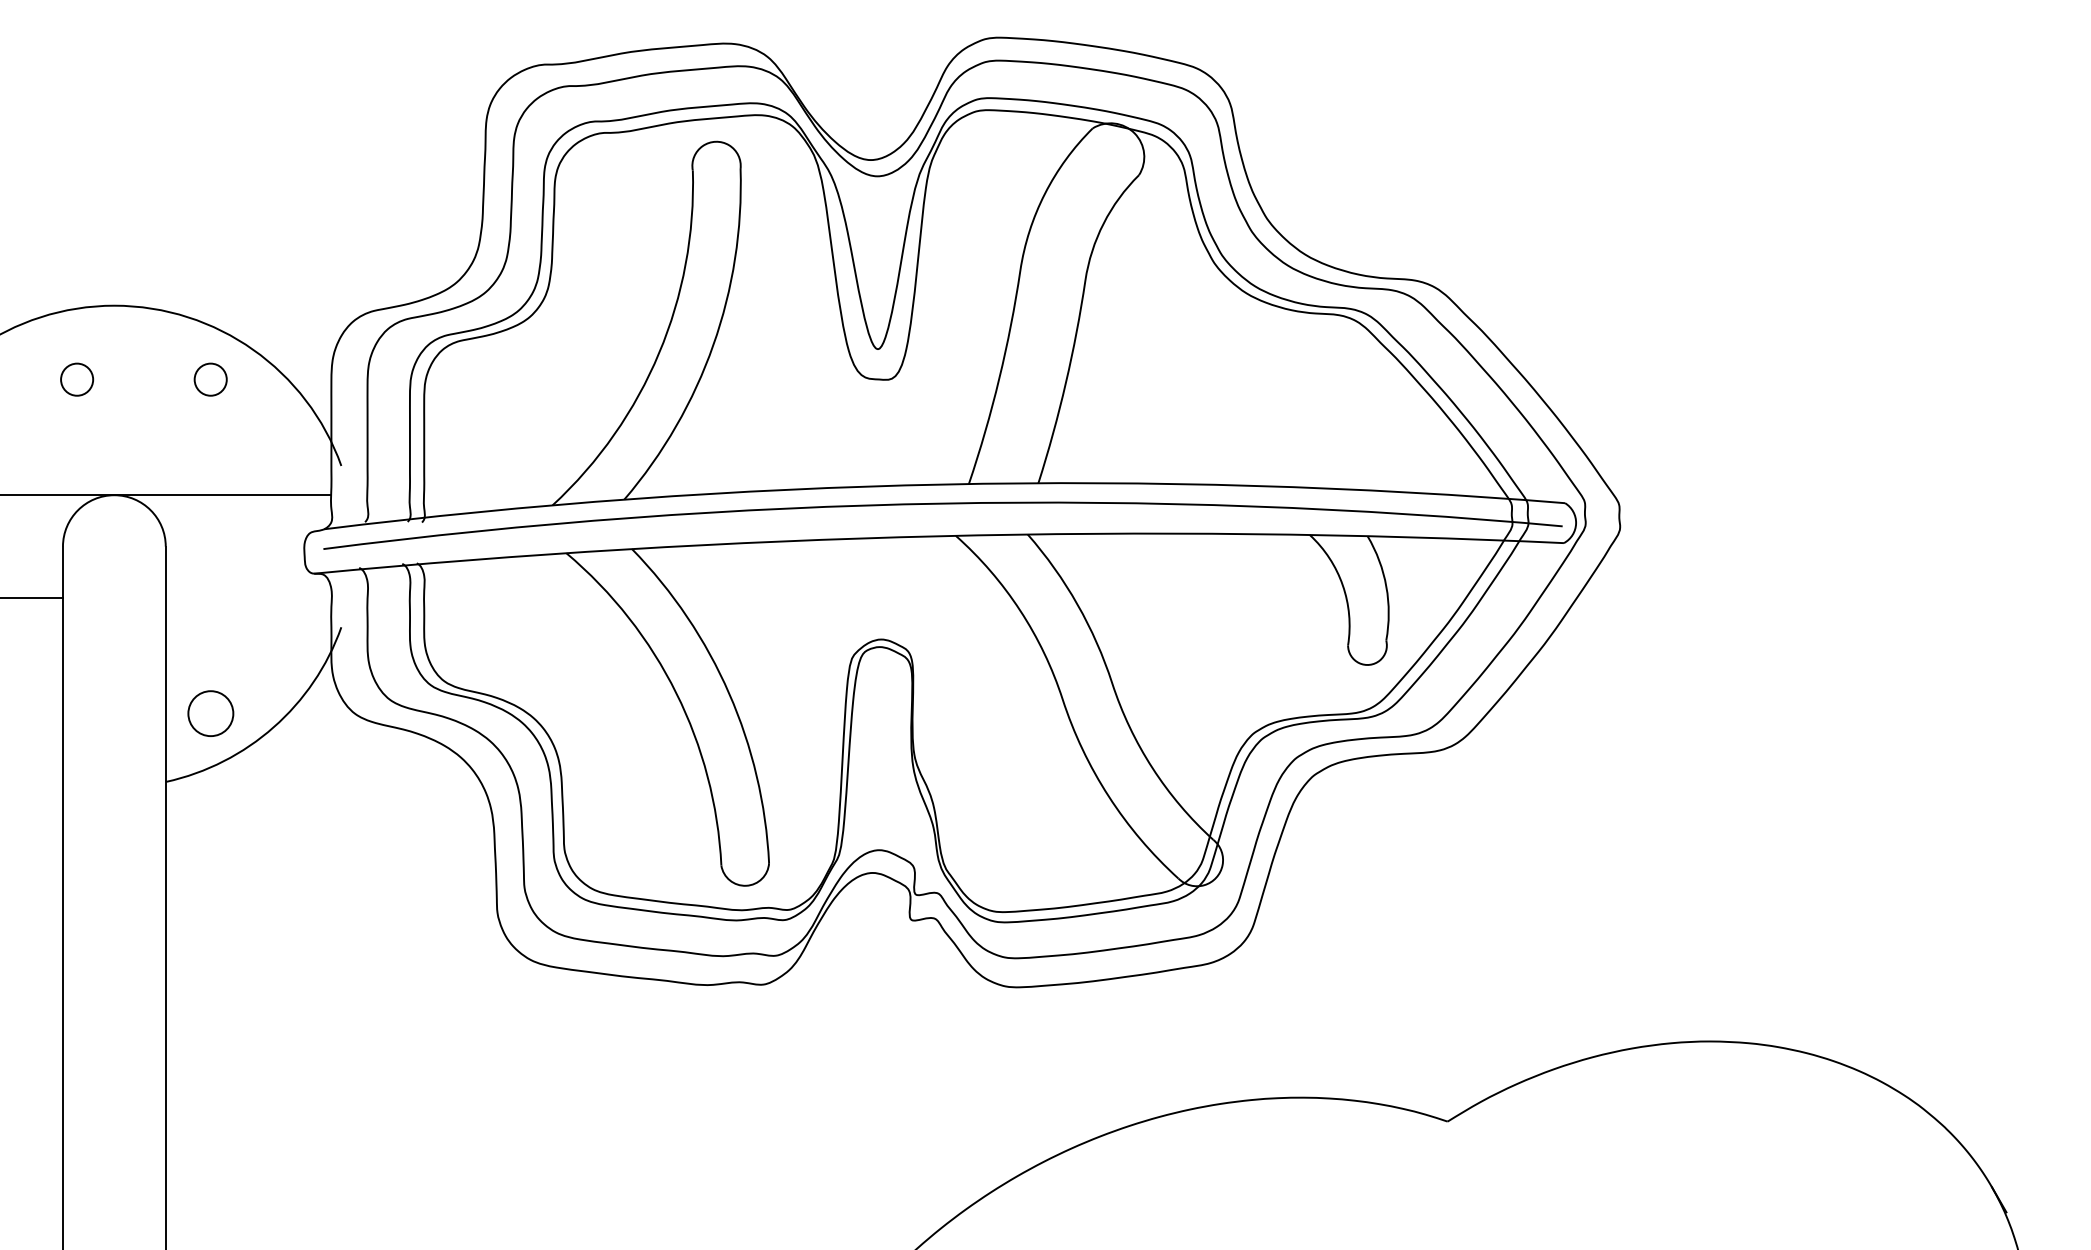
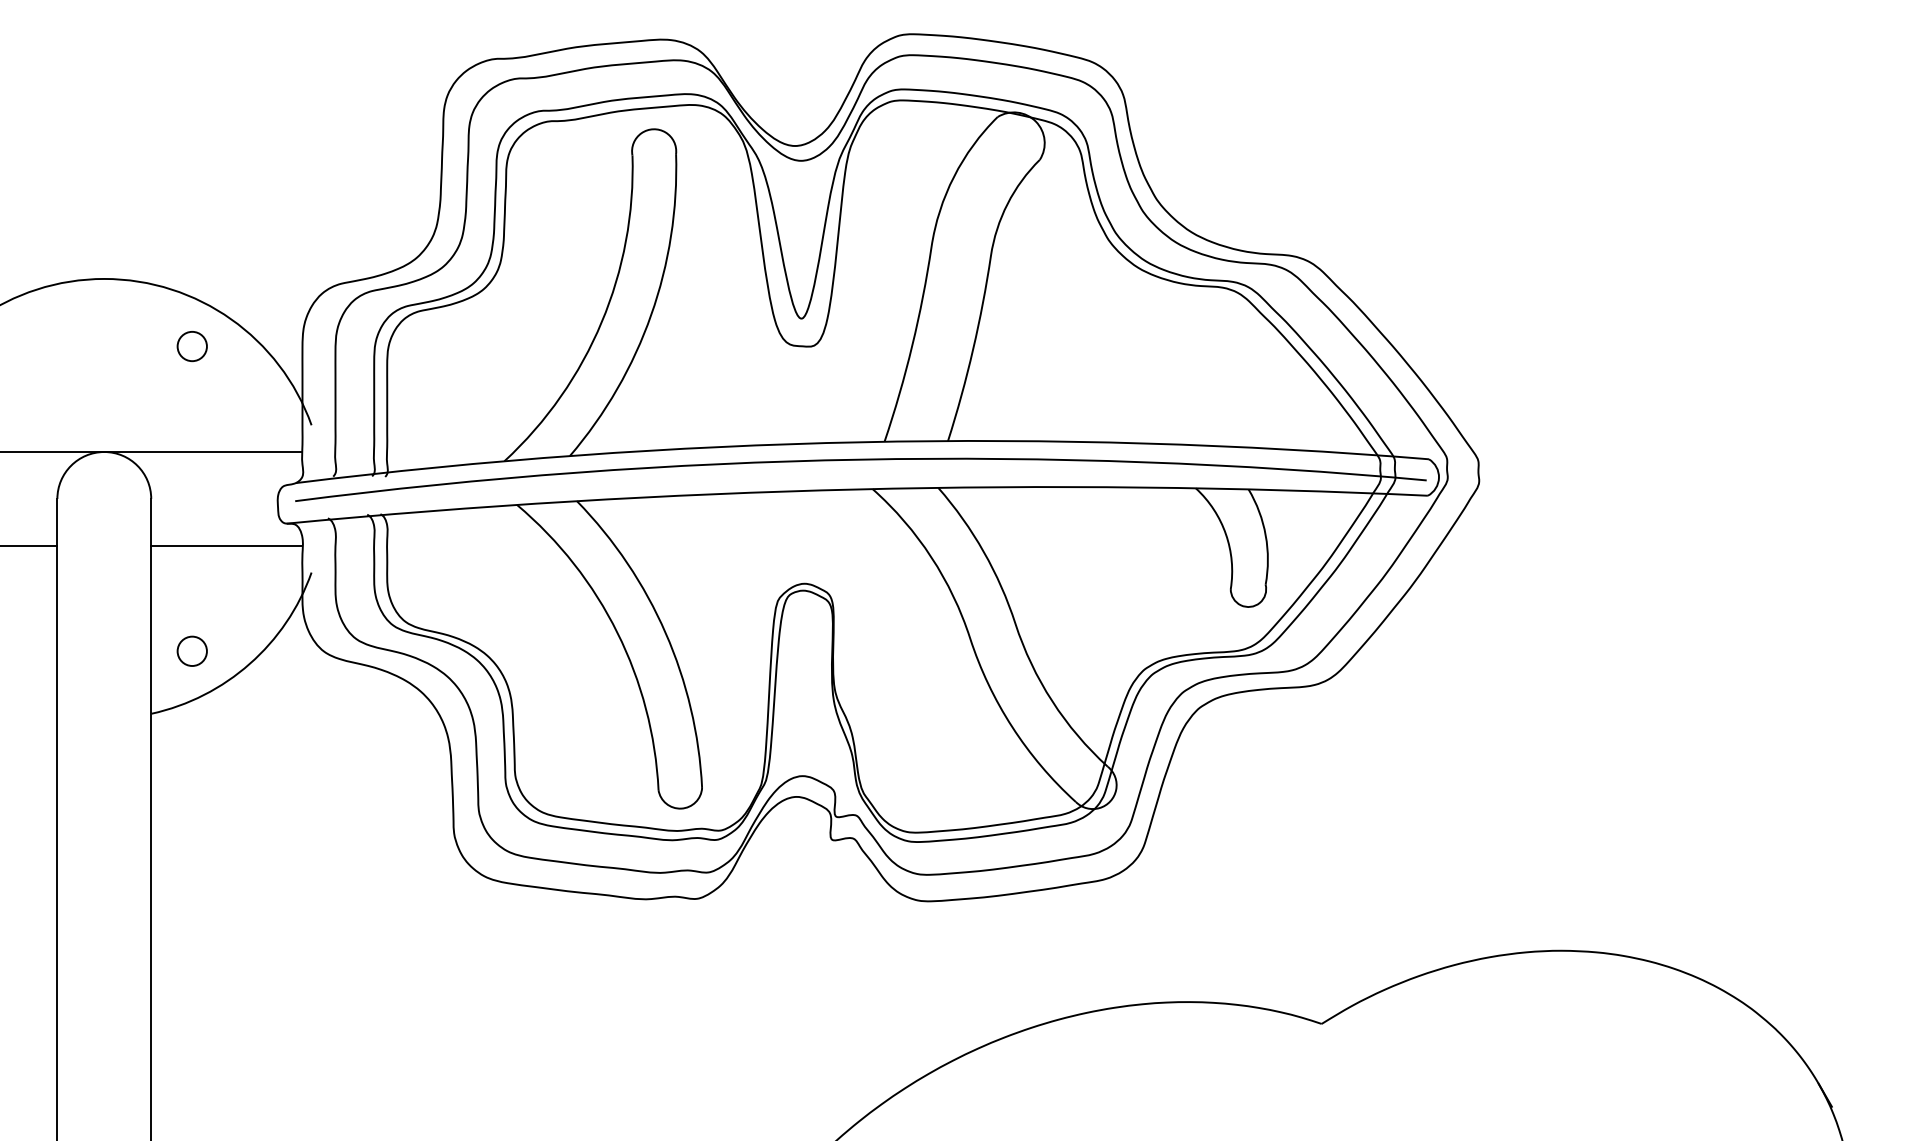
circle: (76, 379) -> (69, 346), removed
line: (248, 597) -> (226, 545), added
circle: (209, 712) -> (191, 650), size x0.71

